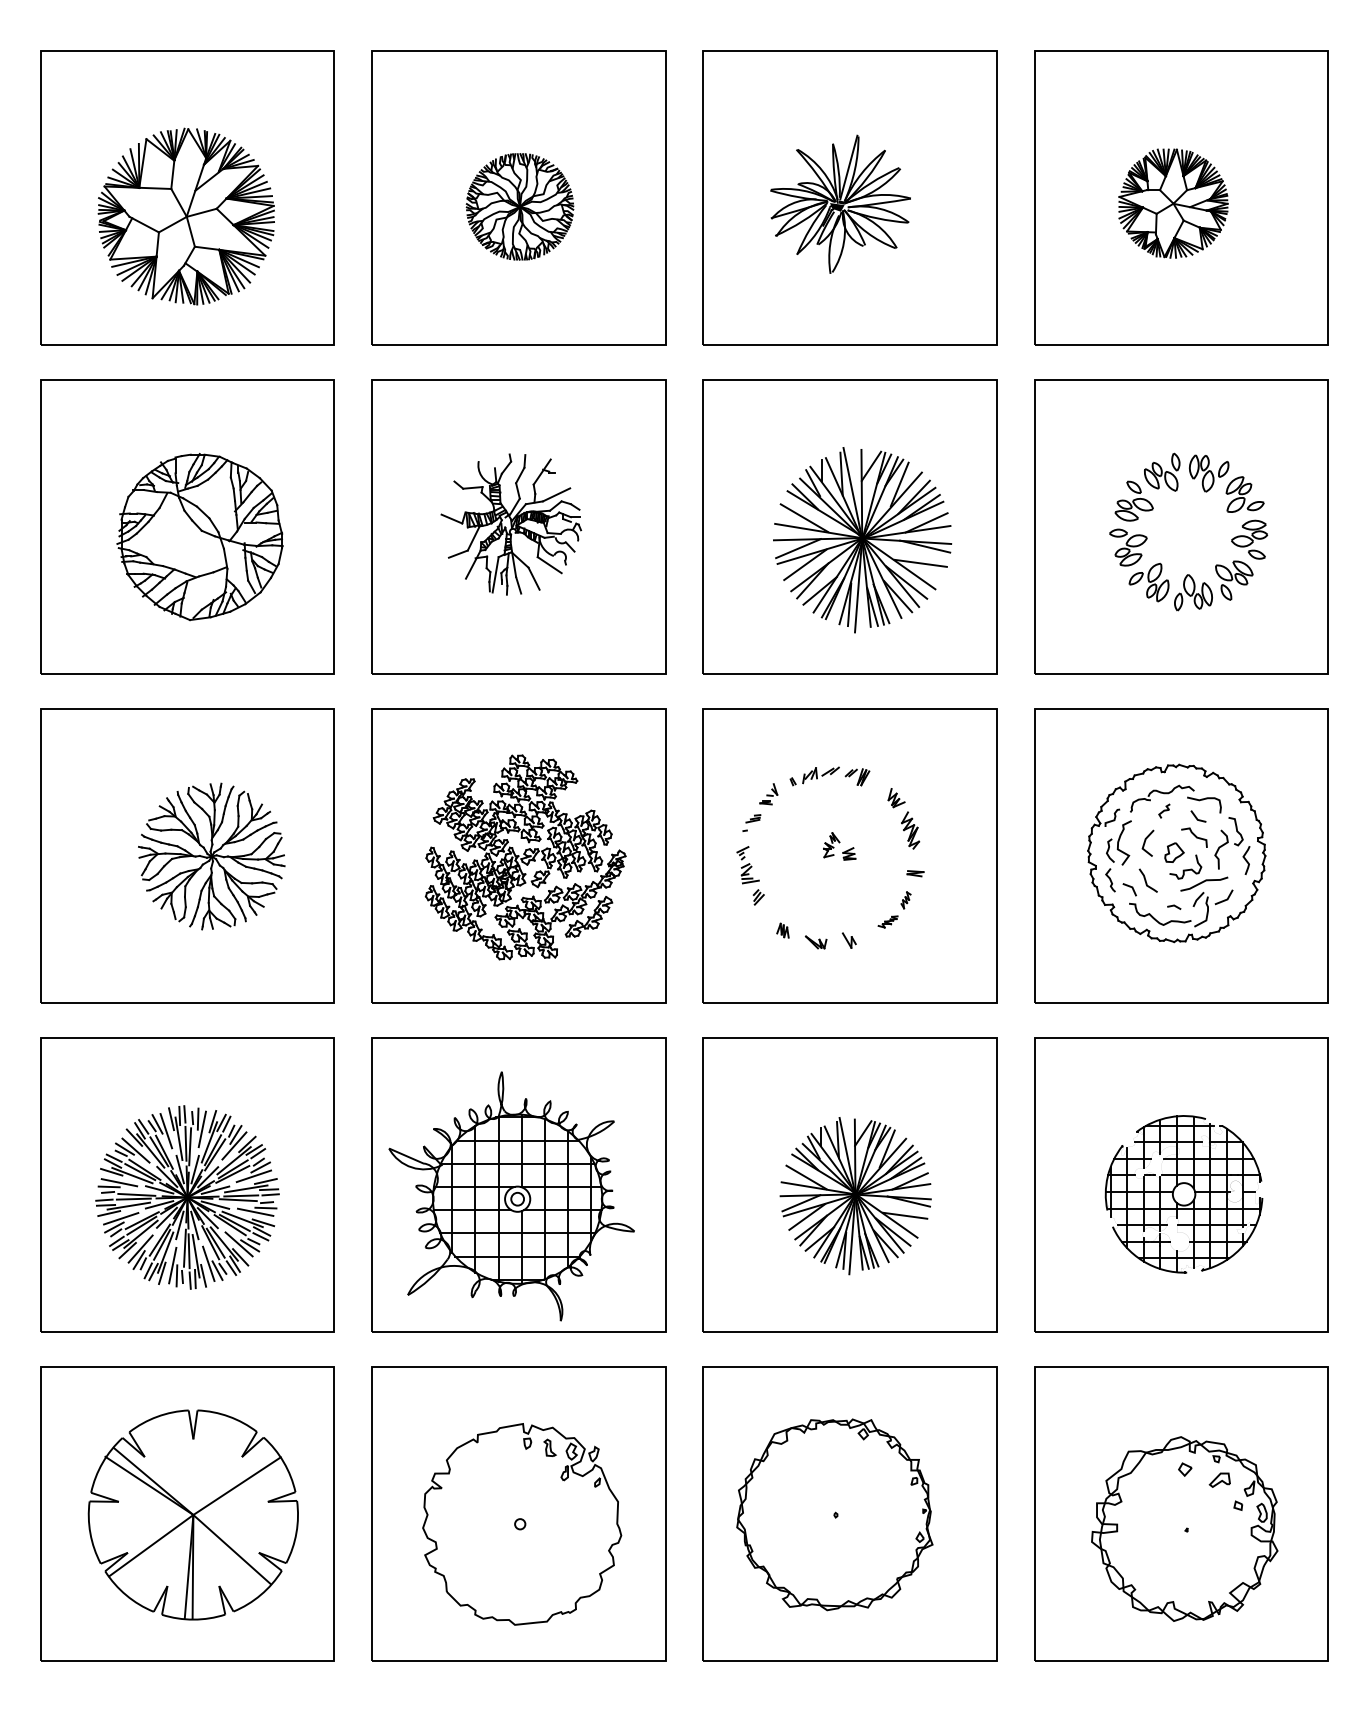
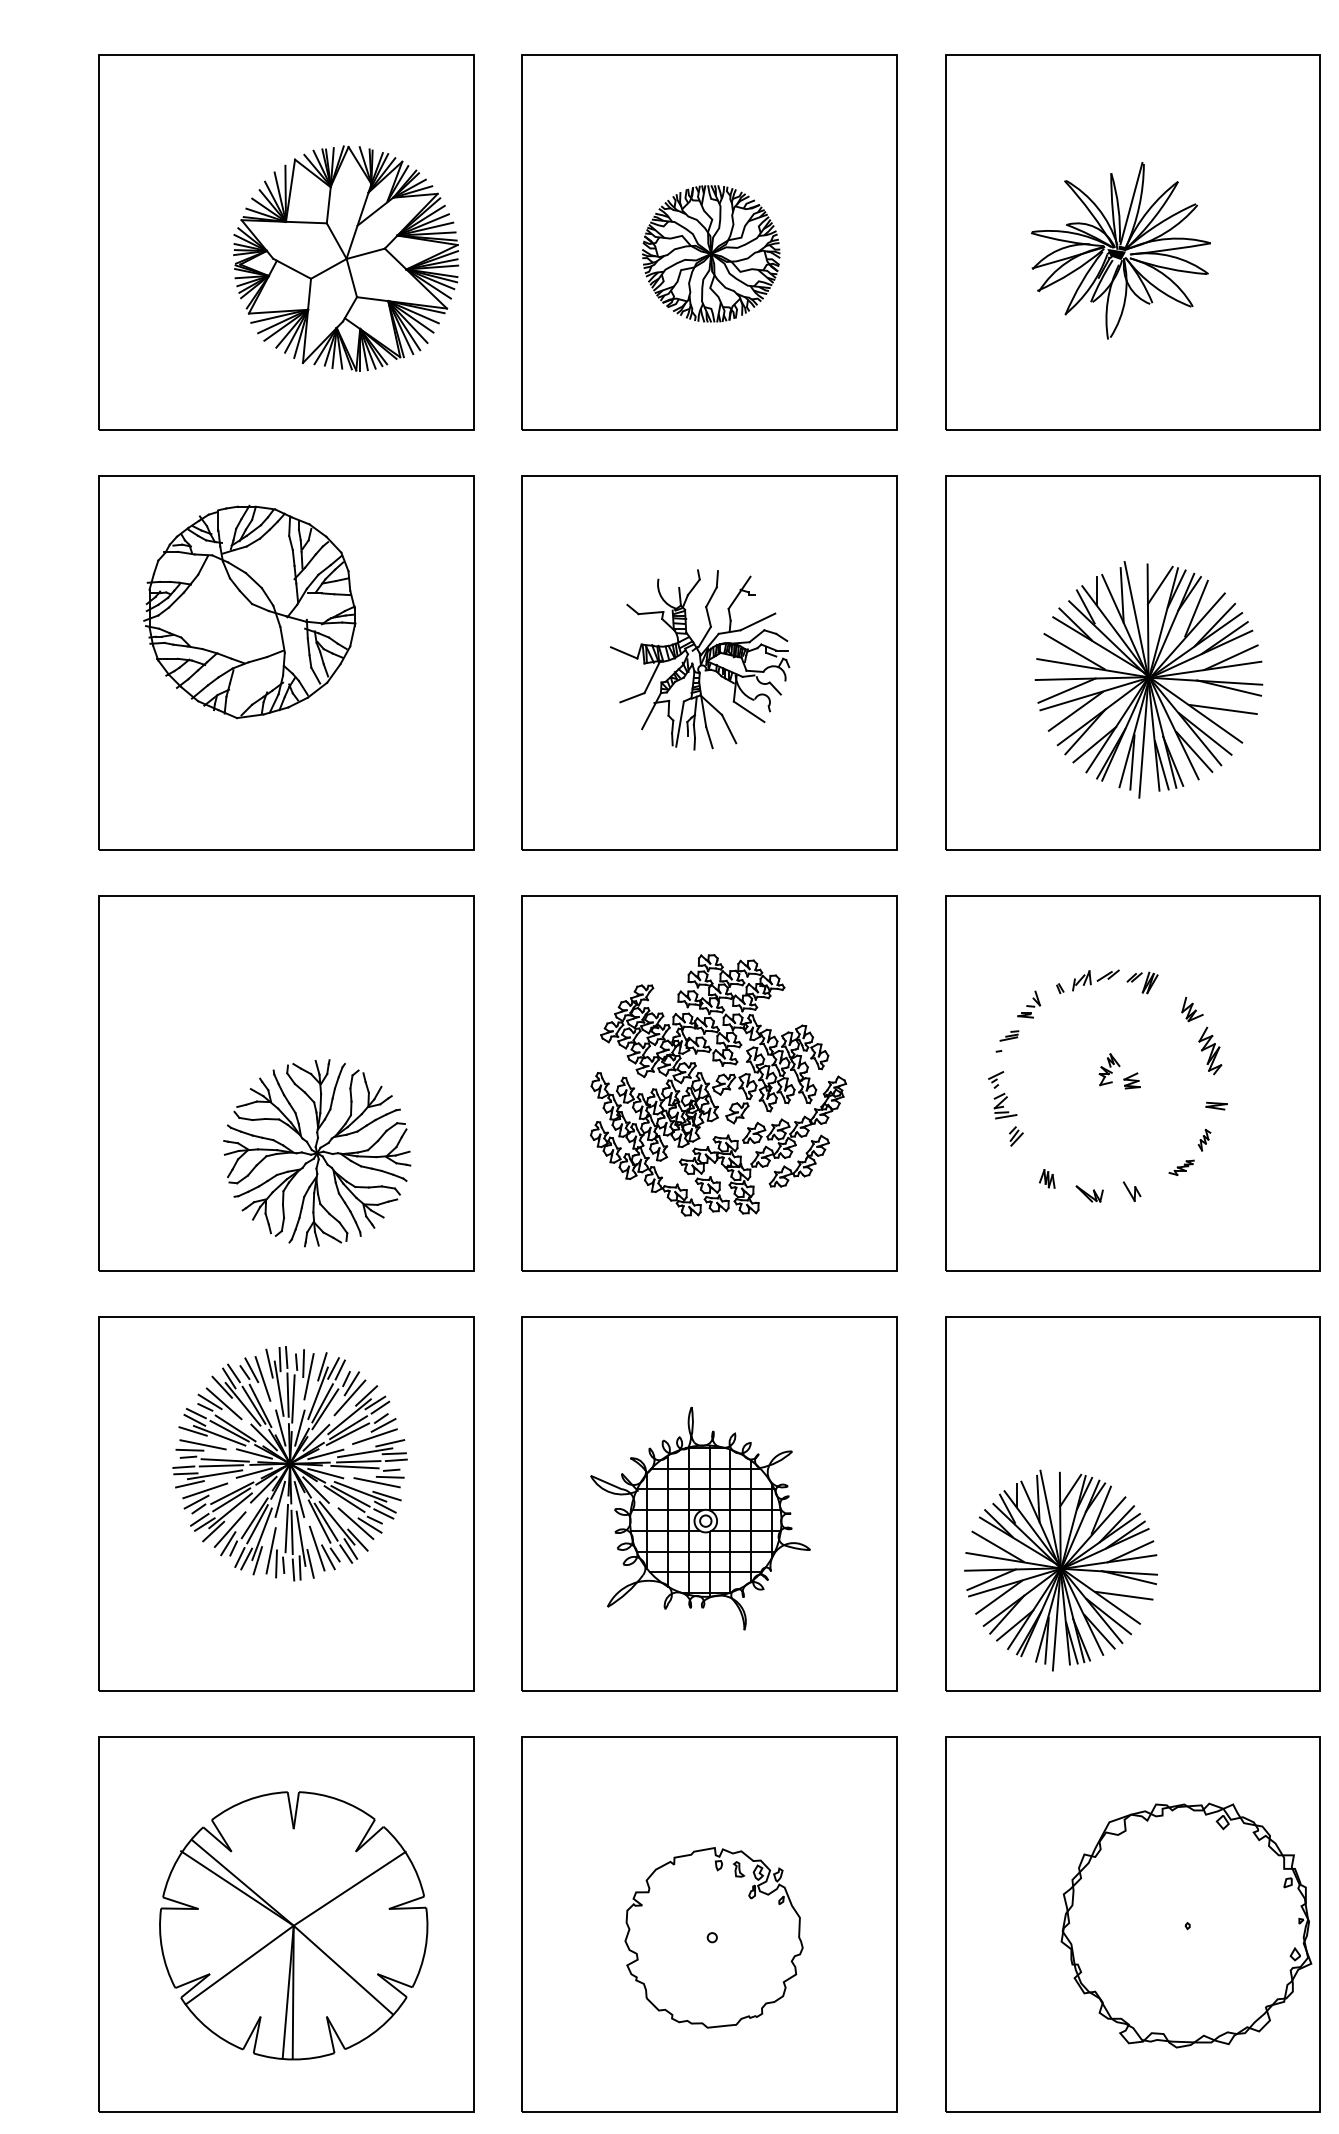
part: (185, 216) -> (344, 258), moved
part: (199, 536) -> (249, 611), moved
part: (211, 856) -> (316, 1153), moved
part: (511, 1196) -> (700, 1518), size x0.7
part: (855, 1196) -> (1060, 1571), moved
part: (187, 1197) -> (290, 1463), moved
part: (834, 1514) -> (1185, 1925), moved
part: (522, 1524) -> (714, 1937), size x0.7

